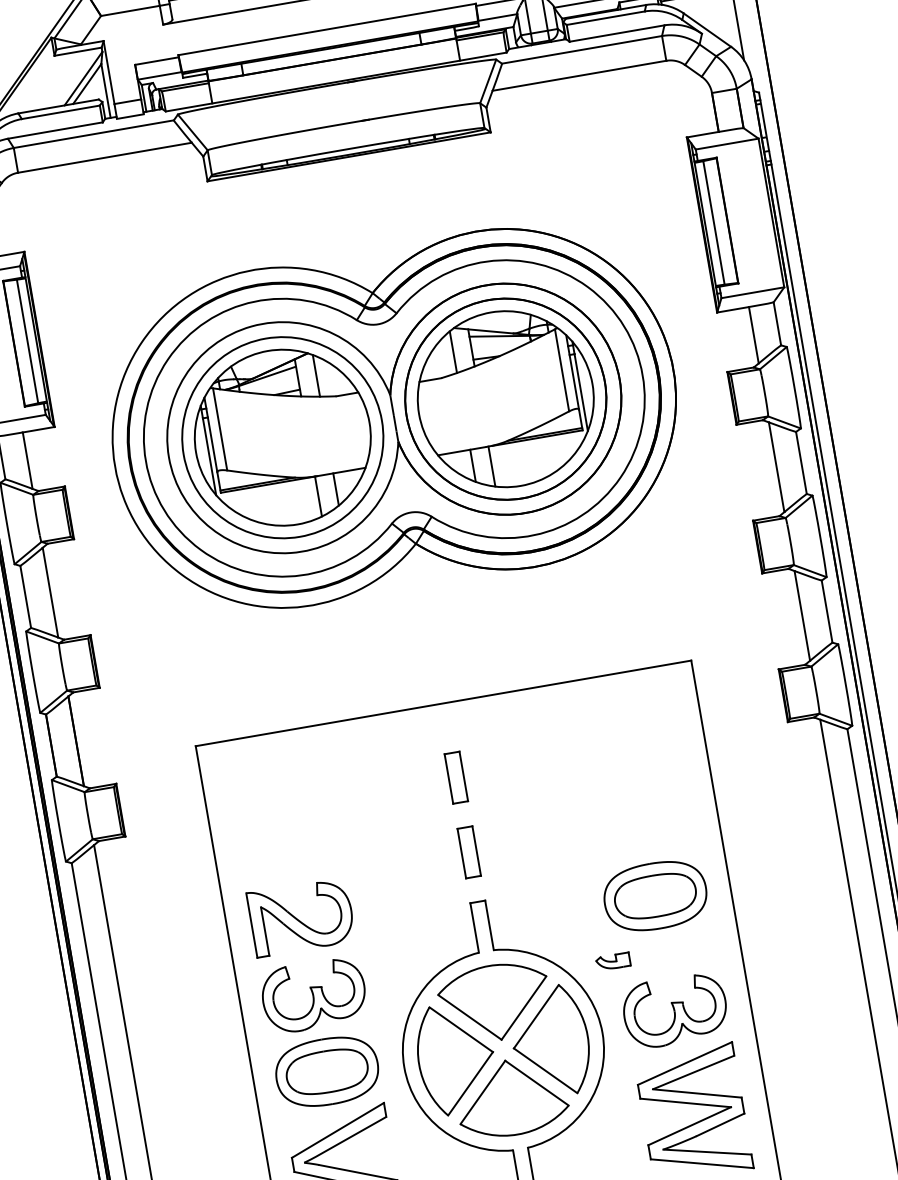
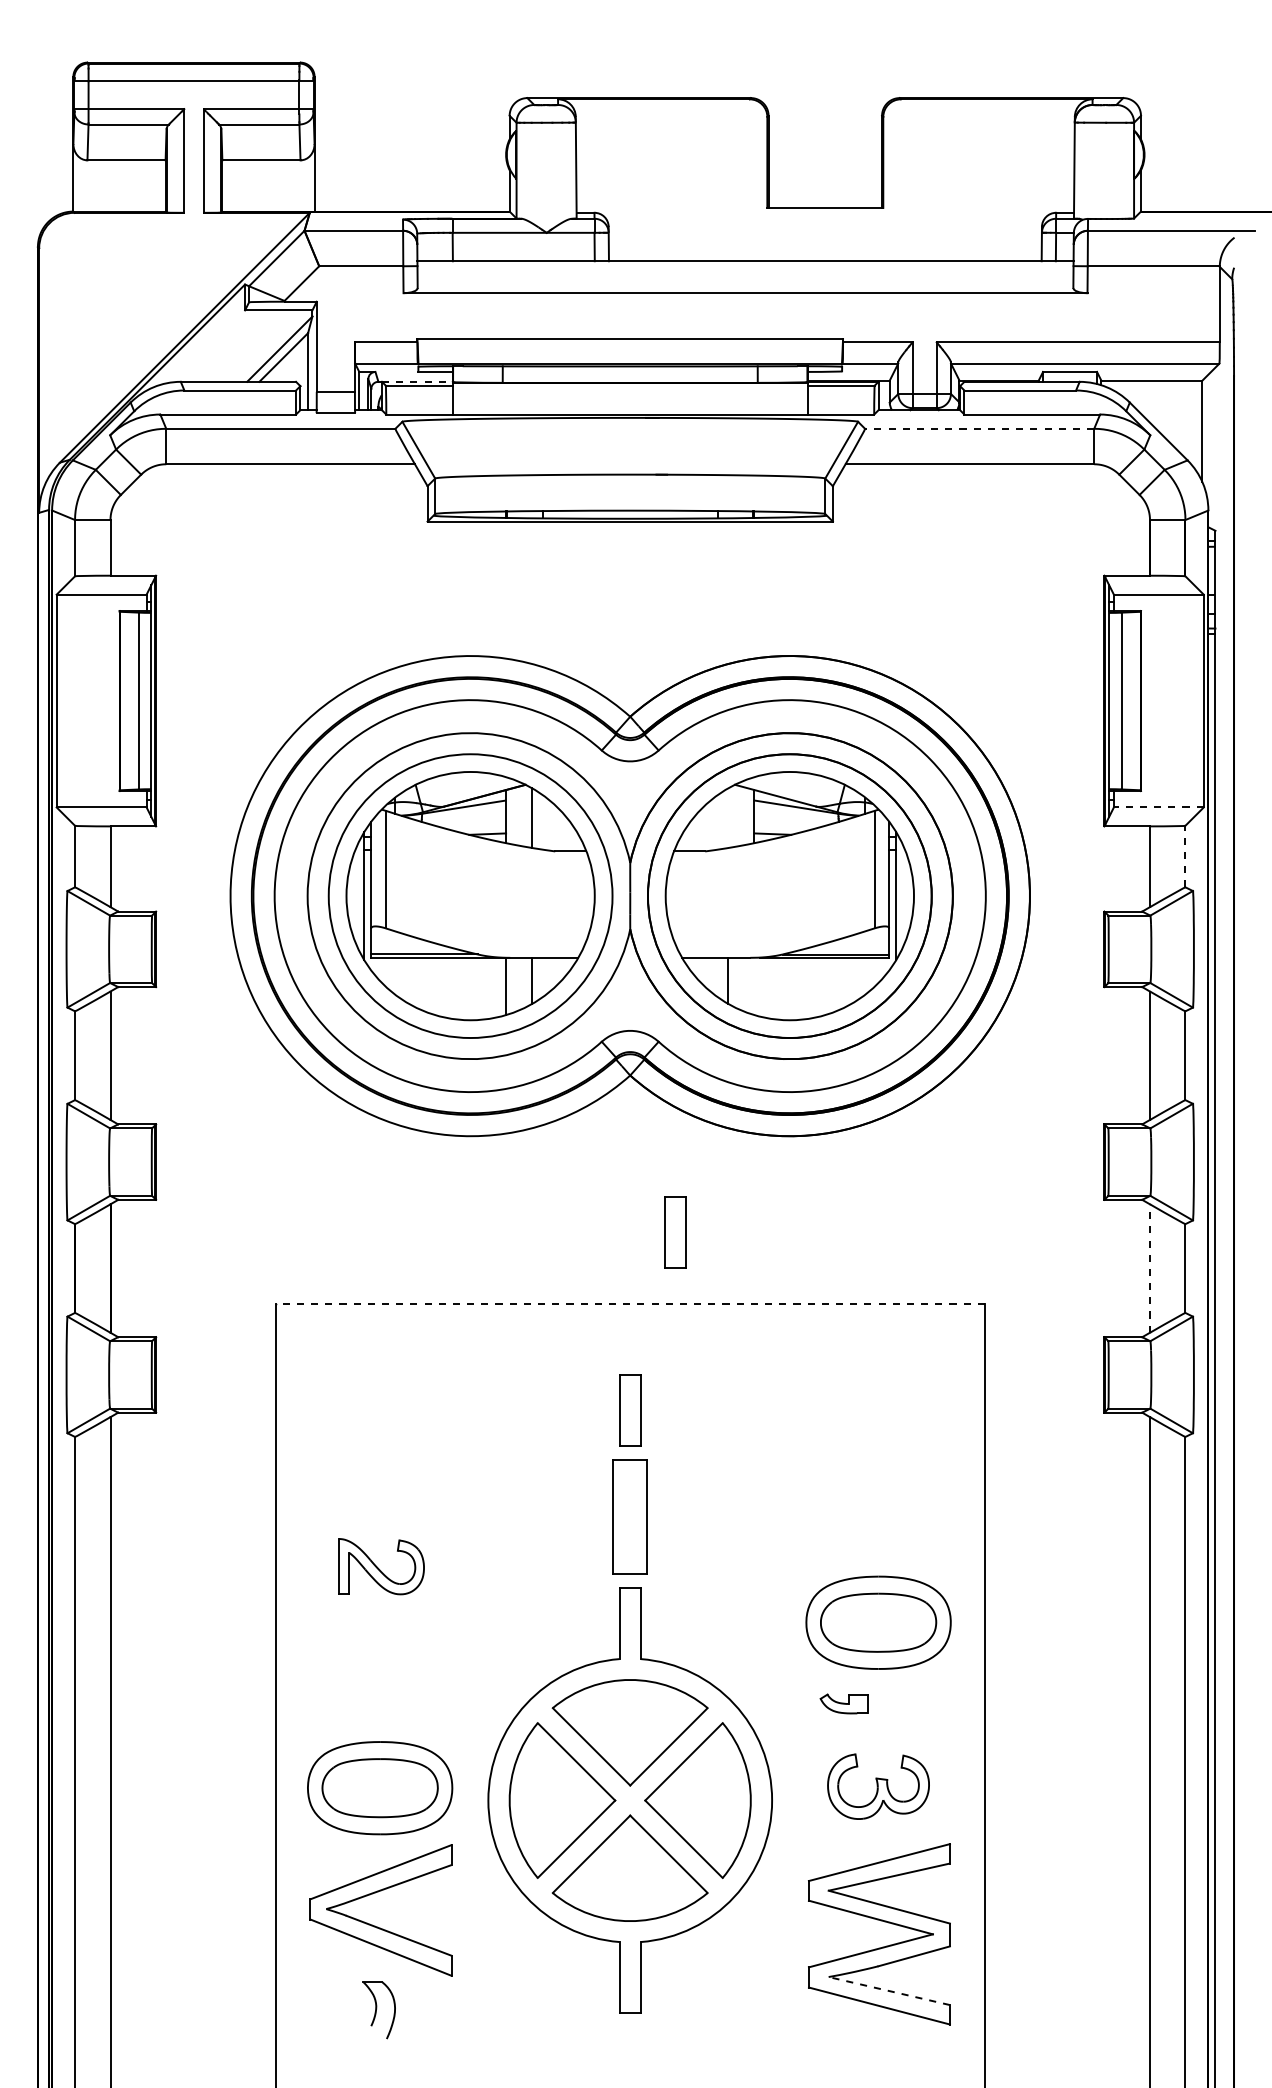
line: (581, 49) -> (979, 428), solid -> dashed
line: (183, 84) -> (417, 381), solid -> dashed
line: (752, 292) -> (1158, 807), solid -> dashed
line: (777, 323) -> (1185, 856), solid -> dashed
line: (453, 351) -> (728, 817), removed
line: (492, 466) -> (754, 986), removed
line: (802, 615) -> (1150, 1268), solid -> dashed
part: (466, 647) -> (675, 1232), added
line: (443, 703) -> (630, 1304), solid -> dashed
part: (469, 852) -> (630, 1517), size x1.6
part: (301, 916) -> (381, 1566), size x0.6
part: (612, 961) -> (843, 1703), moved
part: (314, 995) -> (380, 1678), removed
part: (675, 1010) -> (878, 1786), size x0.7
line: (706, 1151) -> (888, 1990), solid -> dashed

